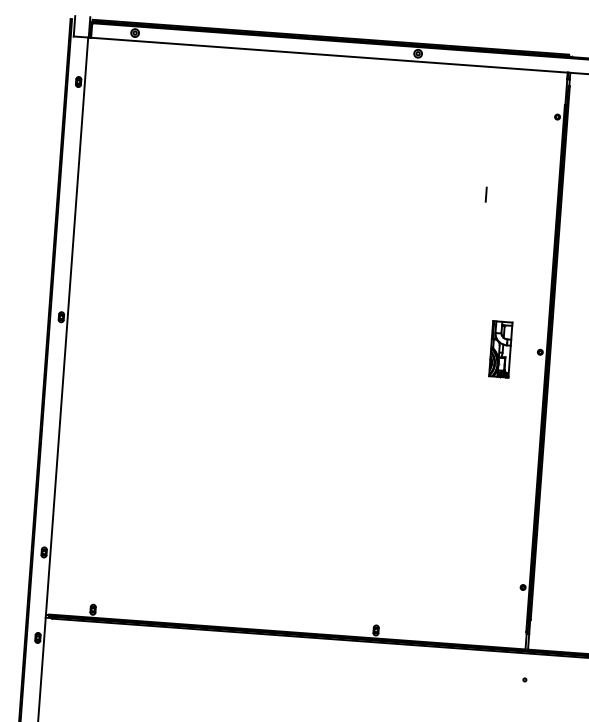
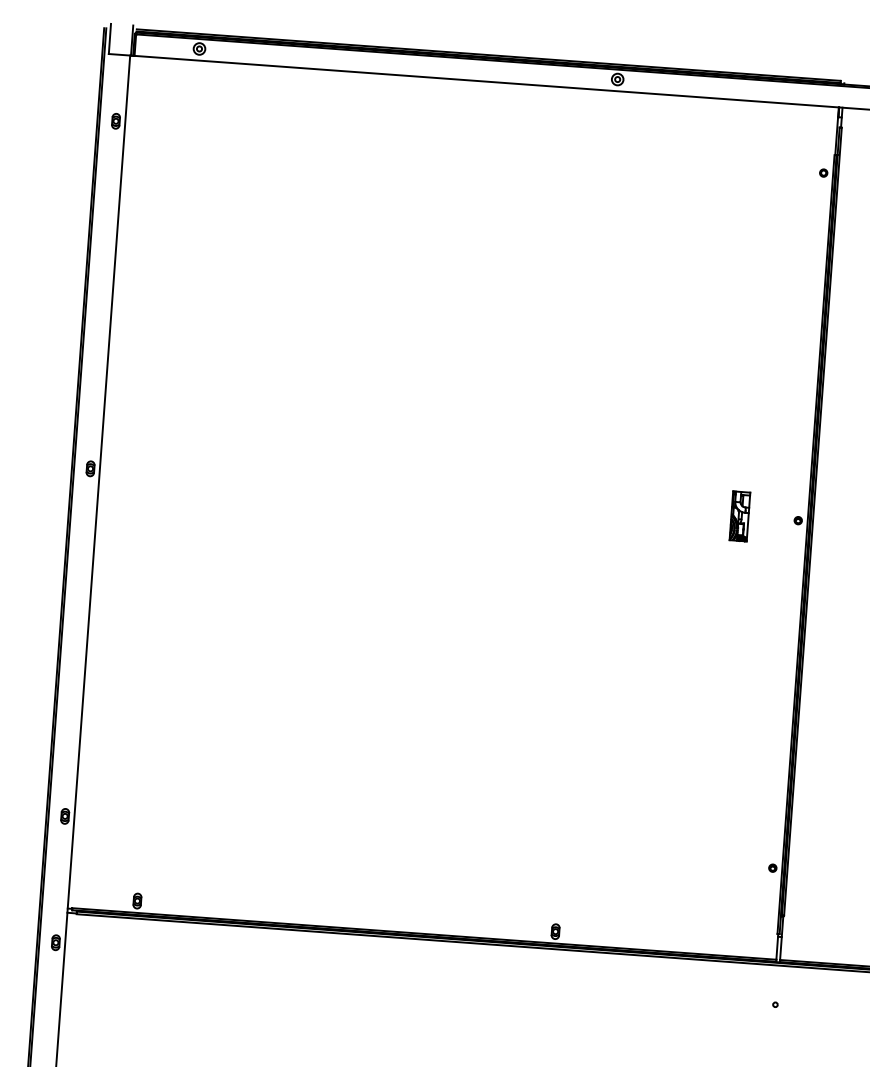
line: (485, 194) -> (717, 287), removed
part: (500, 349) -> (739, 516), size x0.6

